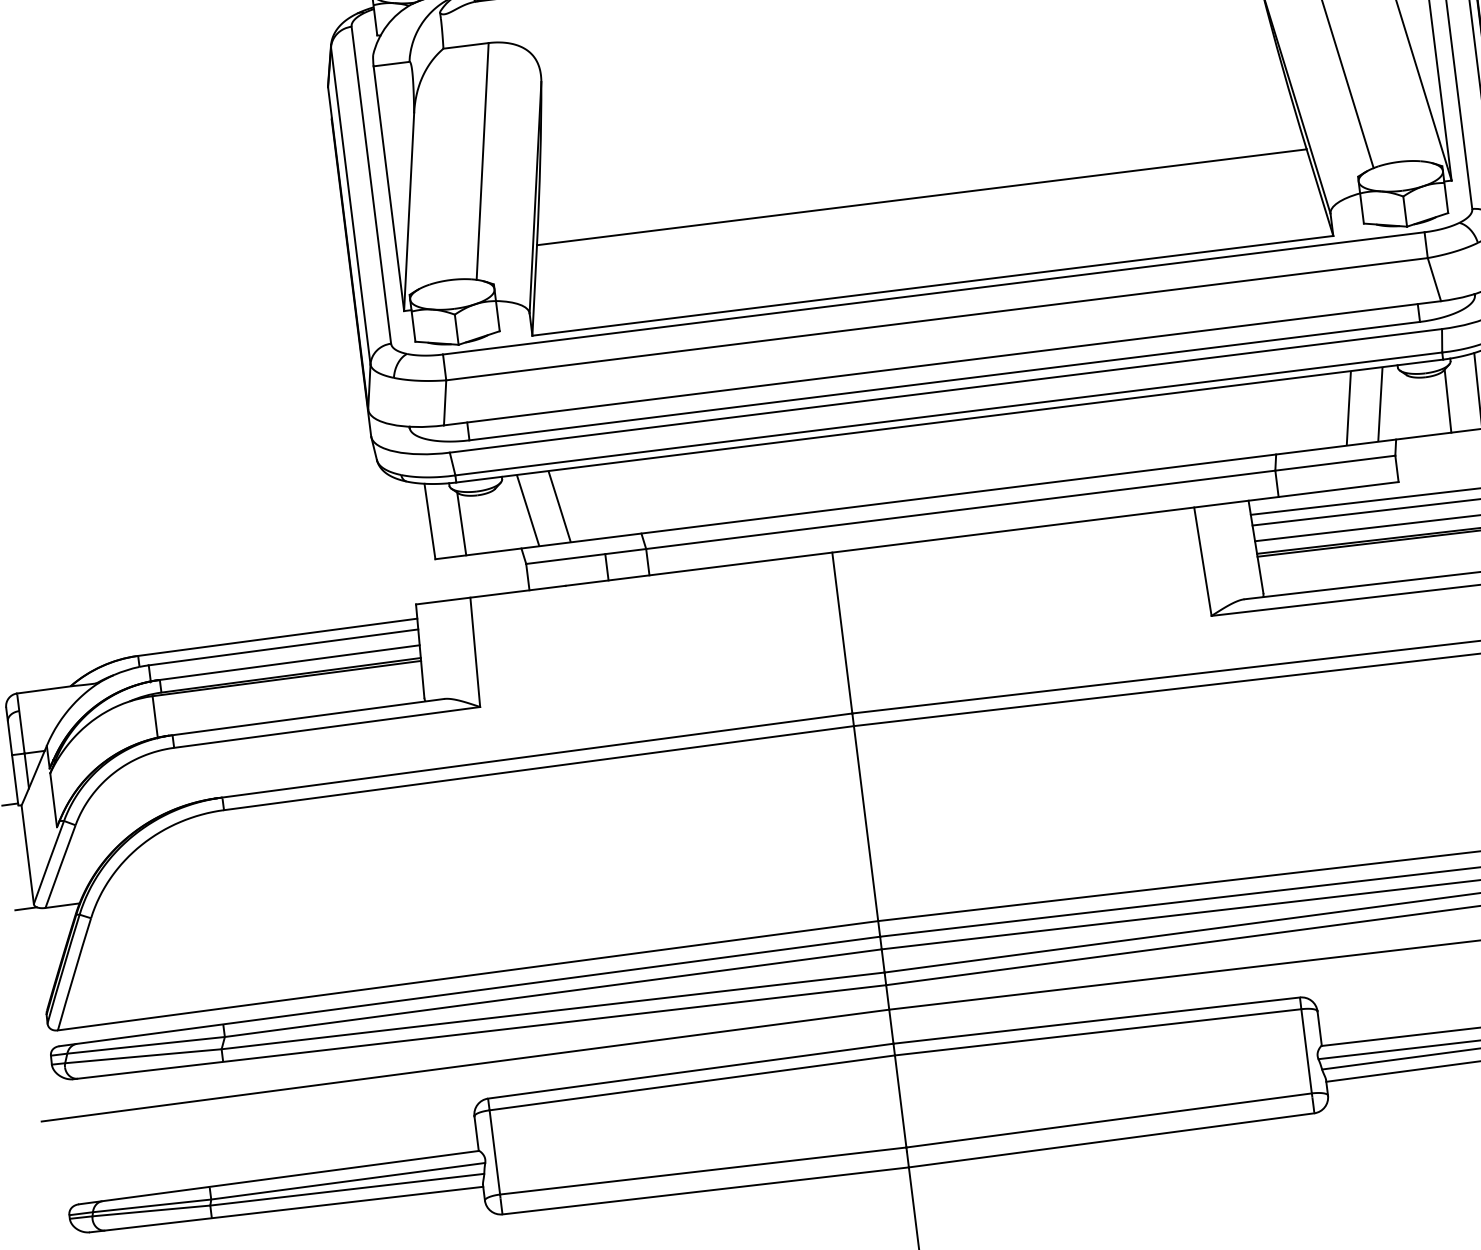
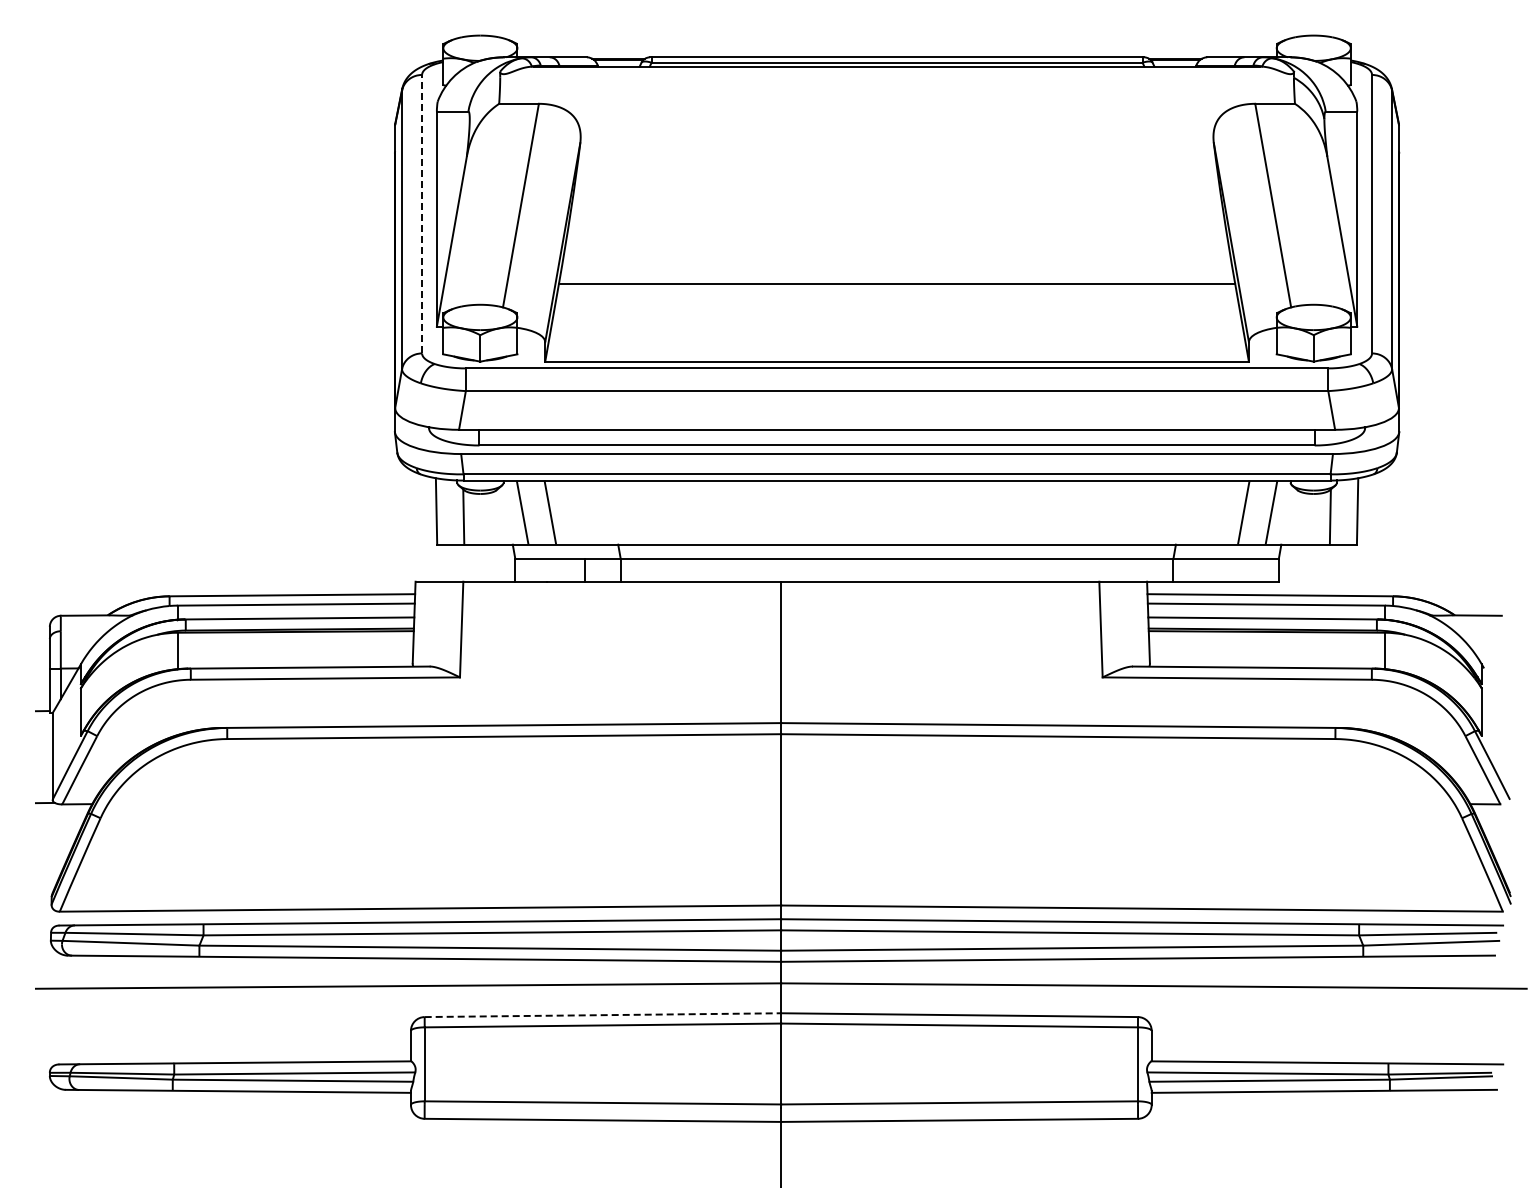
line: (371, 184) -> (422, 213), solid -> dashed
line: (691, 1071) -> (603, 1015), solid -> dashed

